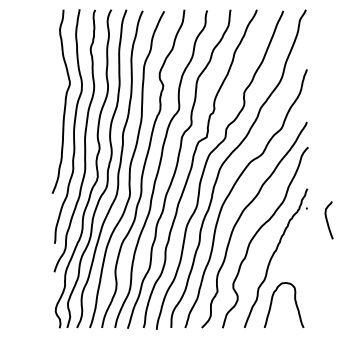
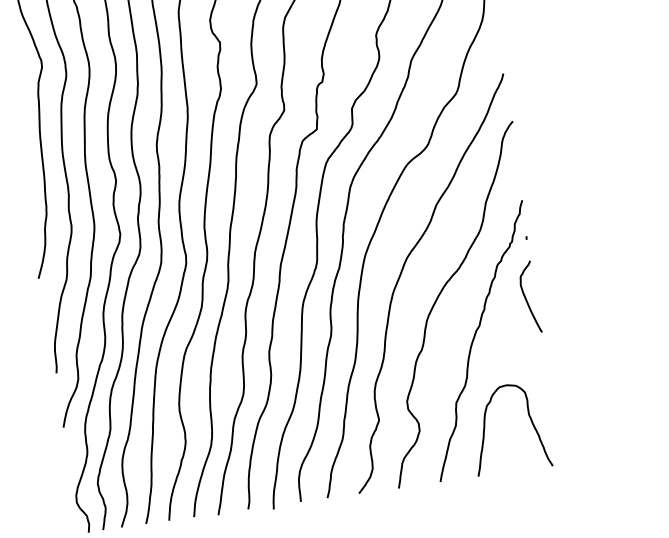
curve: (327, 220) -> (526, 298), moved

